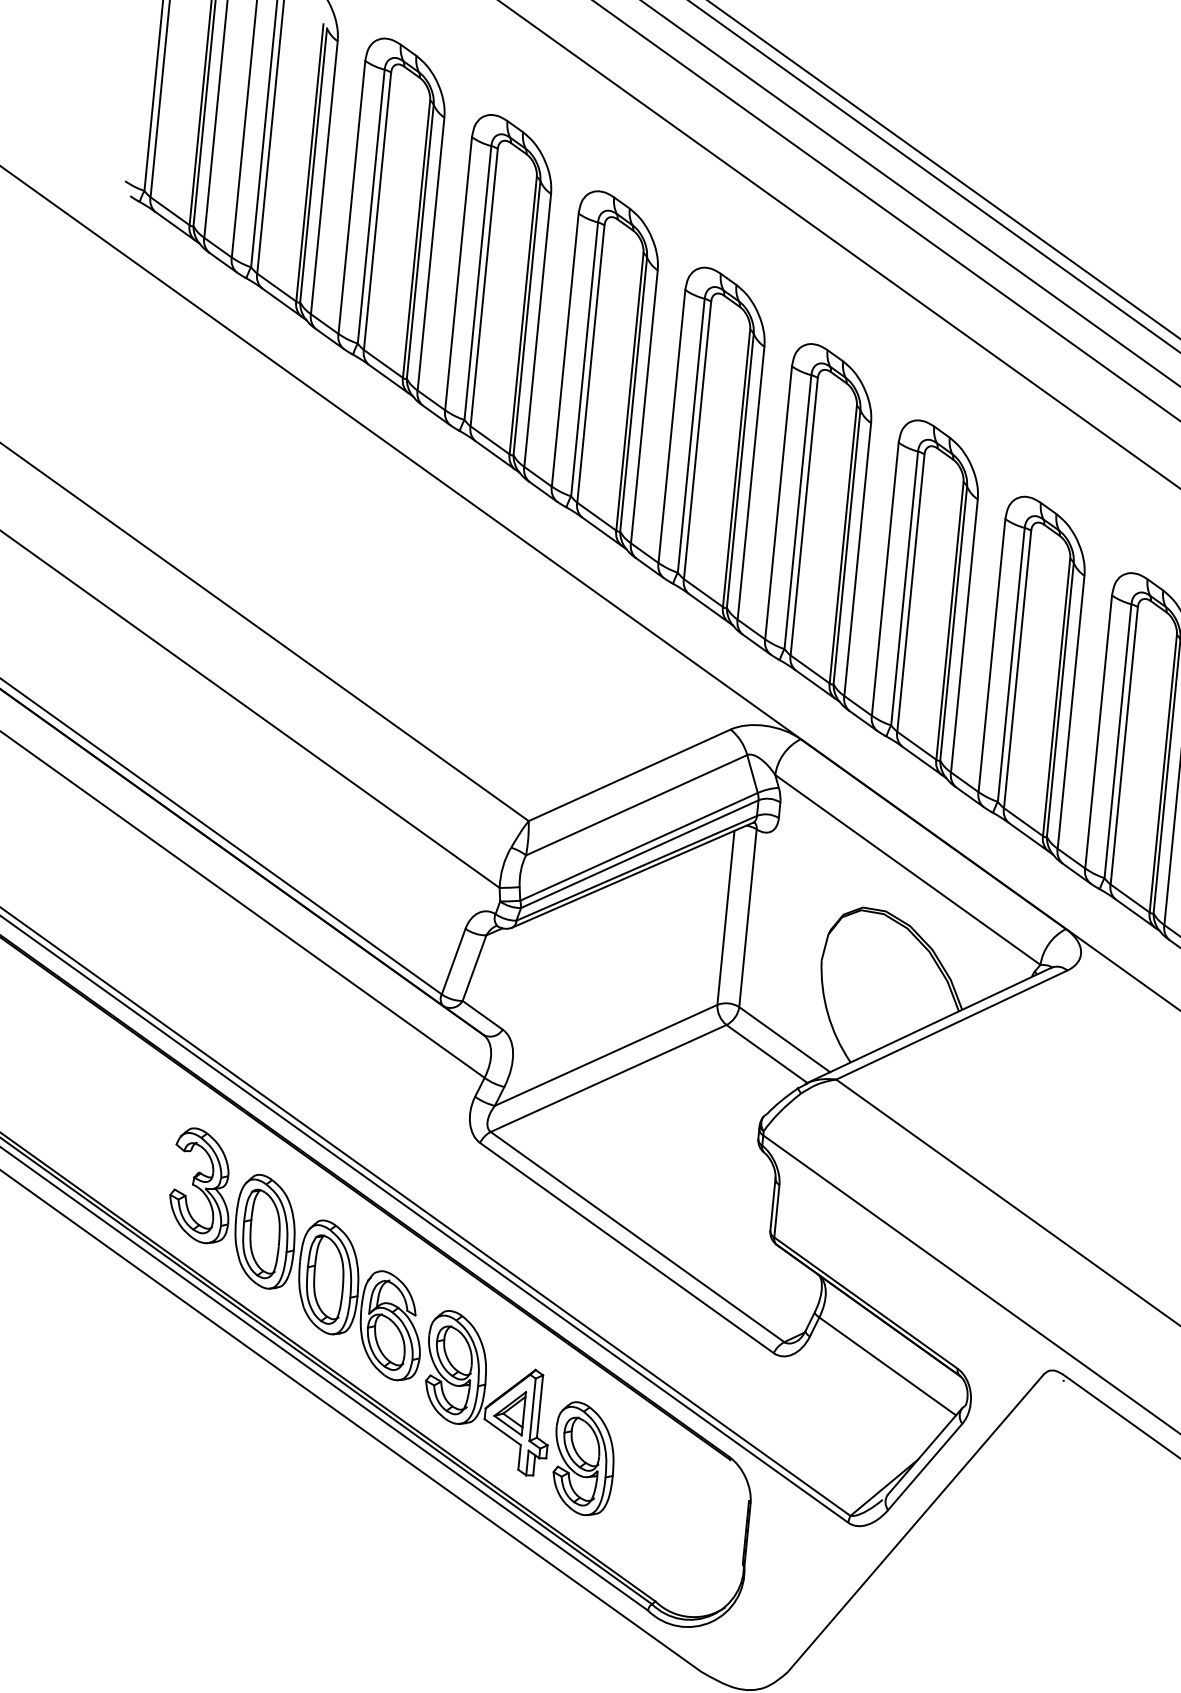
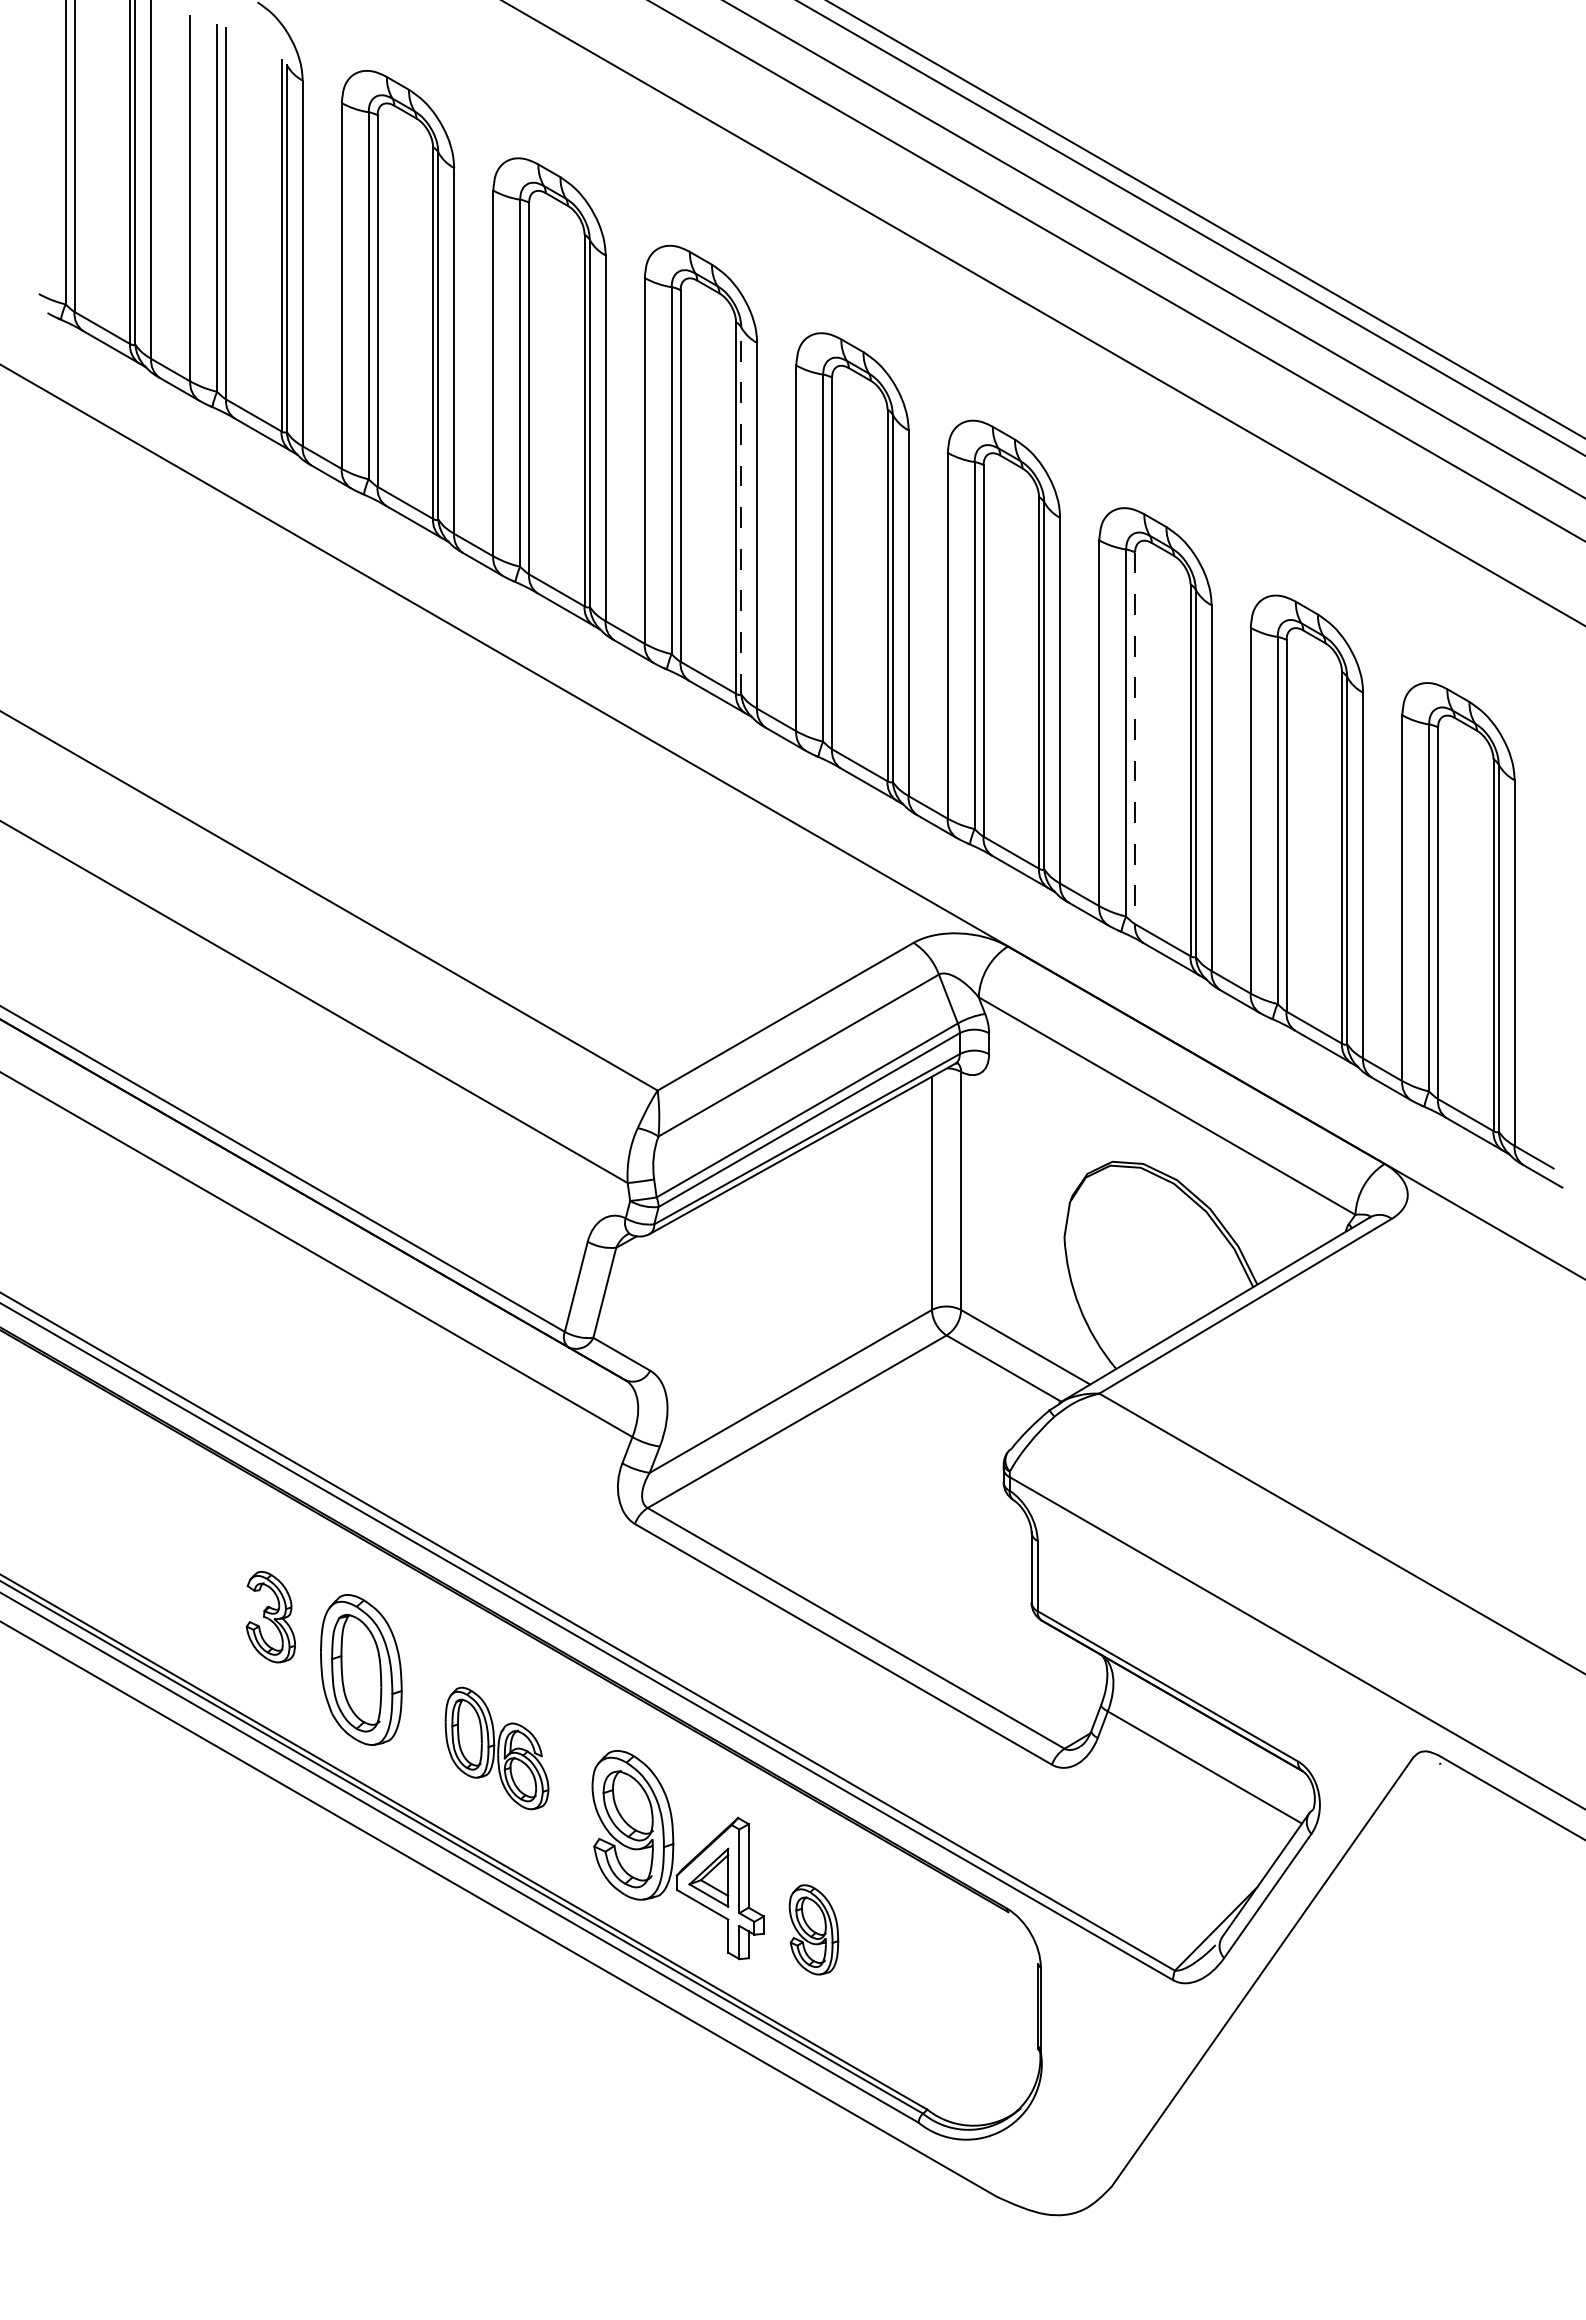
line: (633, 394) -> (741, 510), solid -> dashed
line: (911, 593) -> (1135, 738), solid -> dashed
part: (201, 1185) -> (270, 1616), size x0.6
part: (360, 1300) -> (496, 1748), size x0.6
part: (583, 1458) -> (813, 1929), size x0.6

